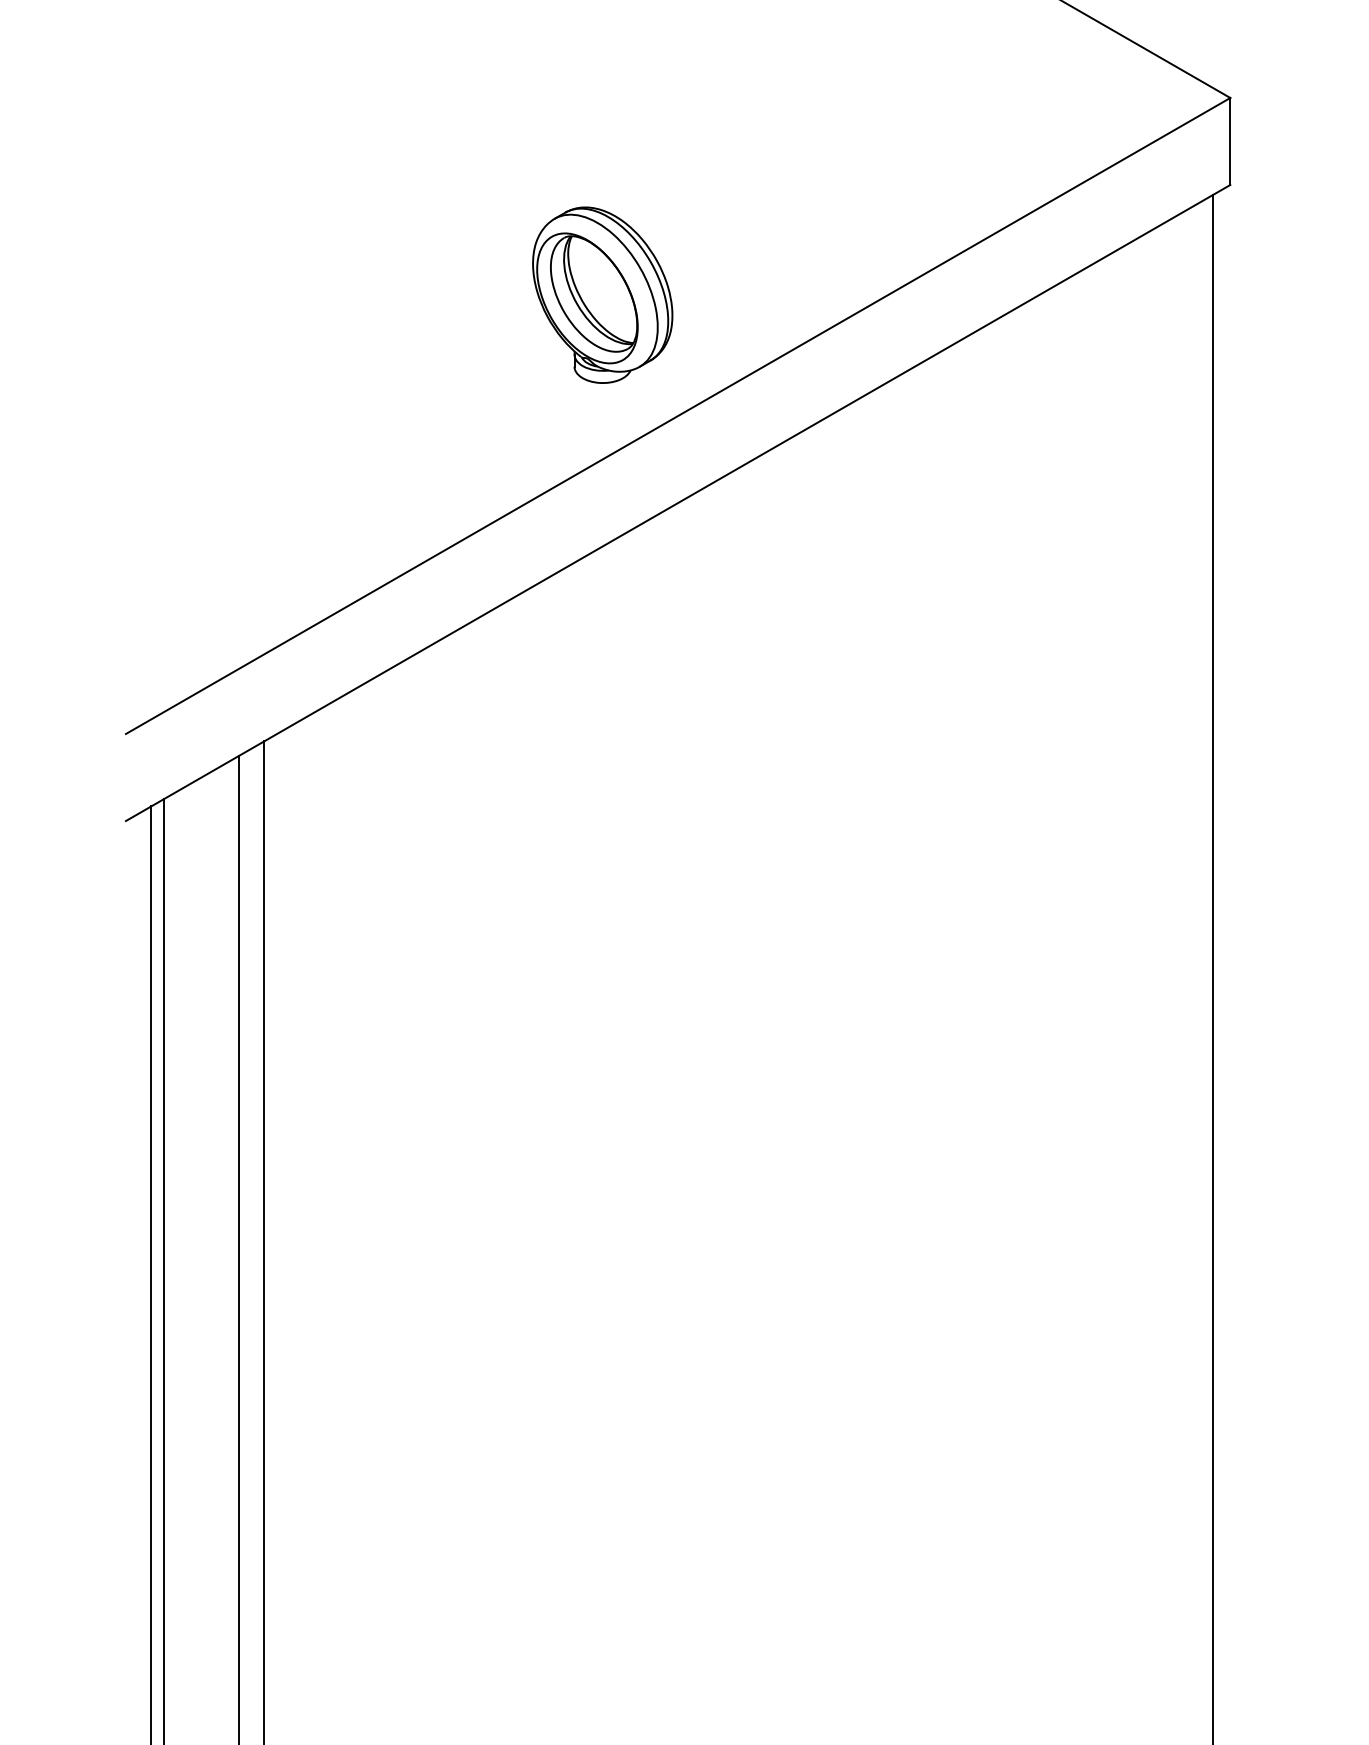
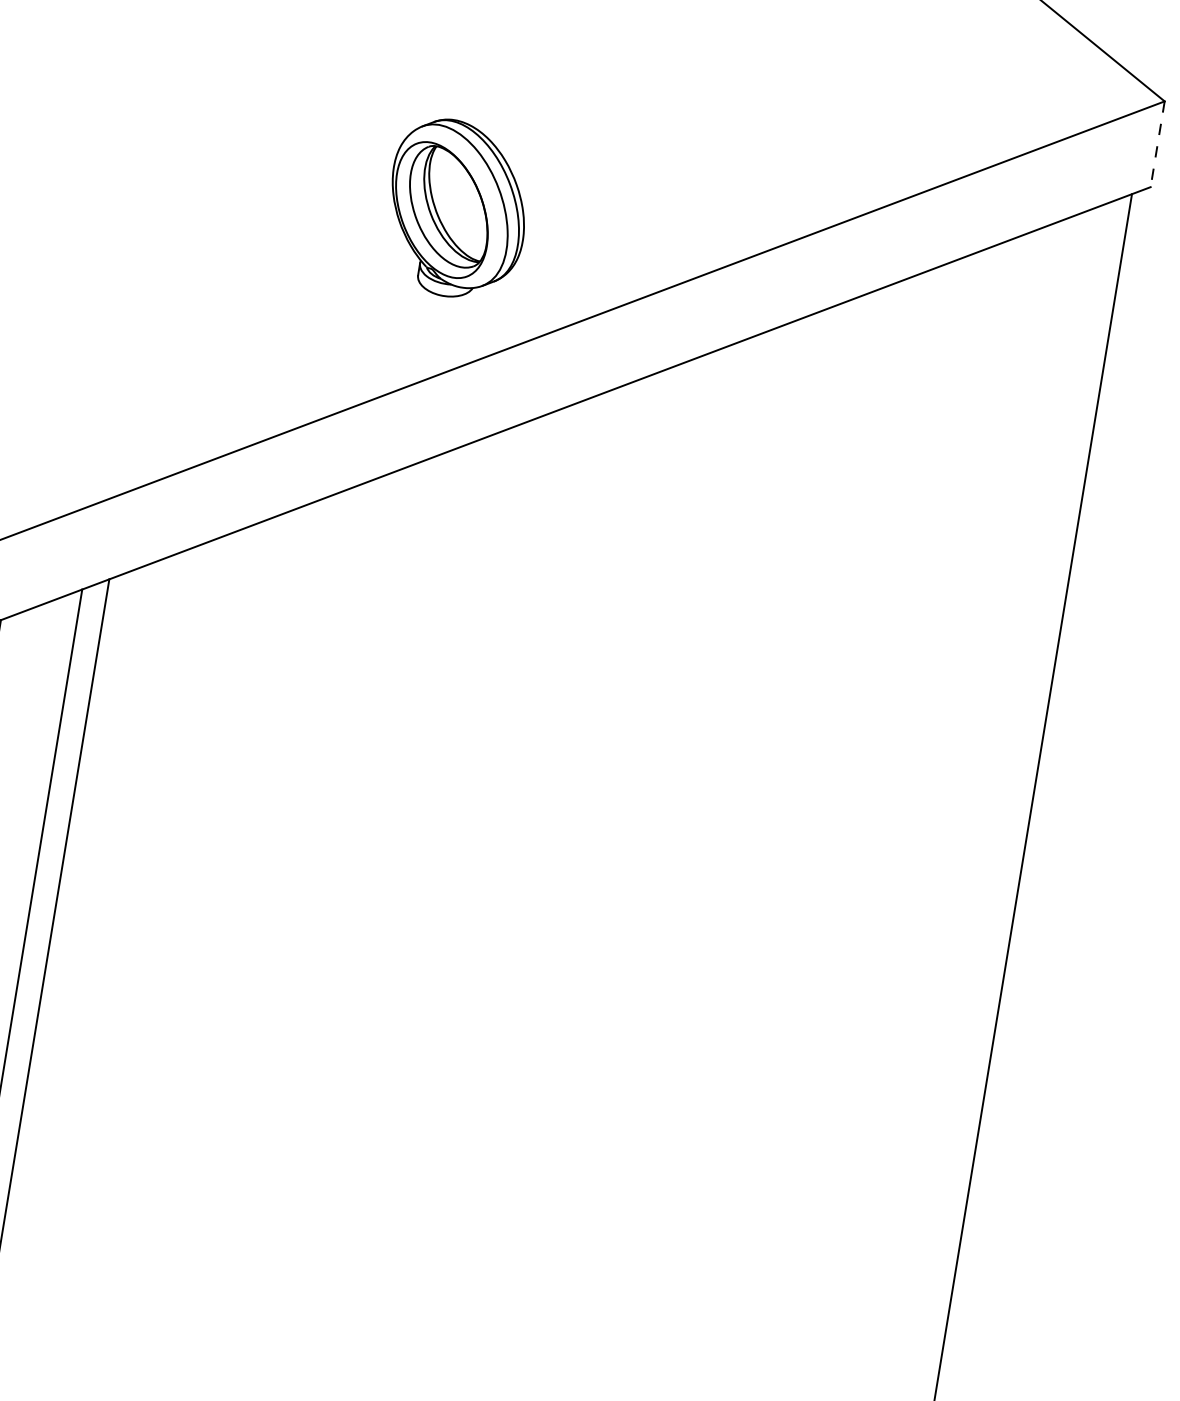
line: (1230, 141) -> (1157, 144), solid -> dashed
part: (602, 294) -> (457, 208), moved

